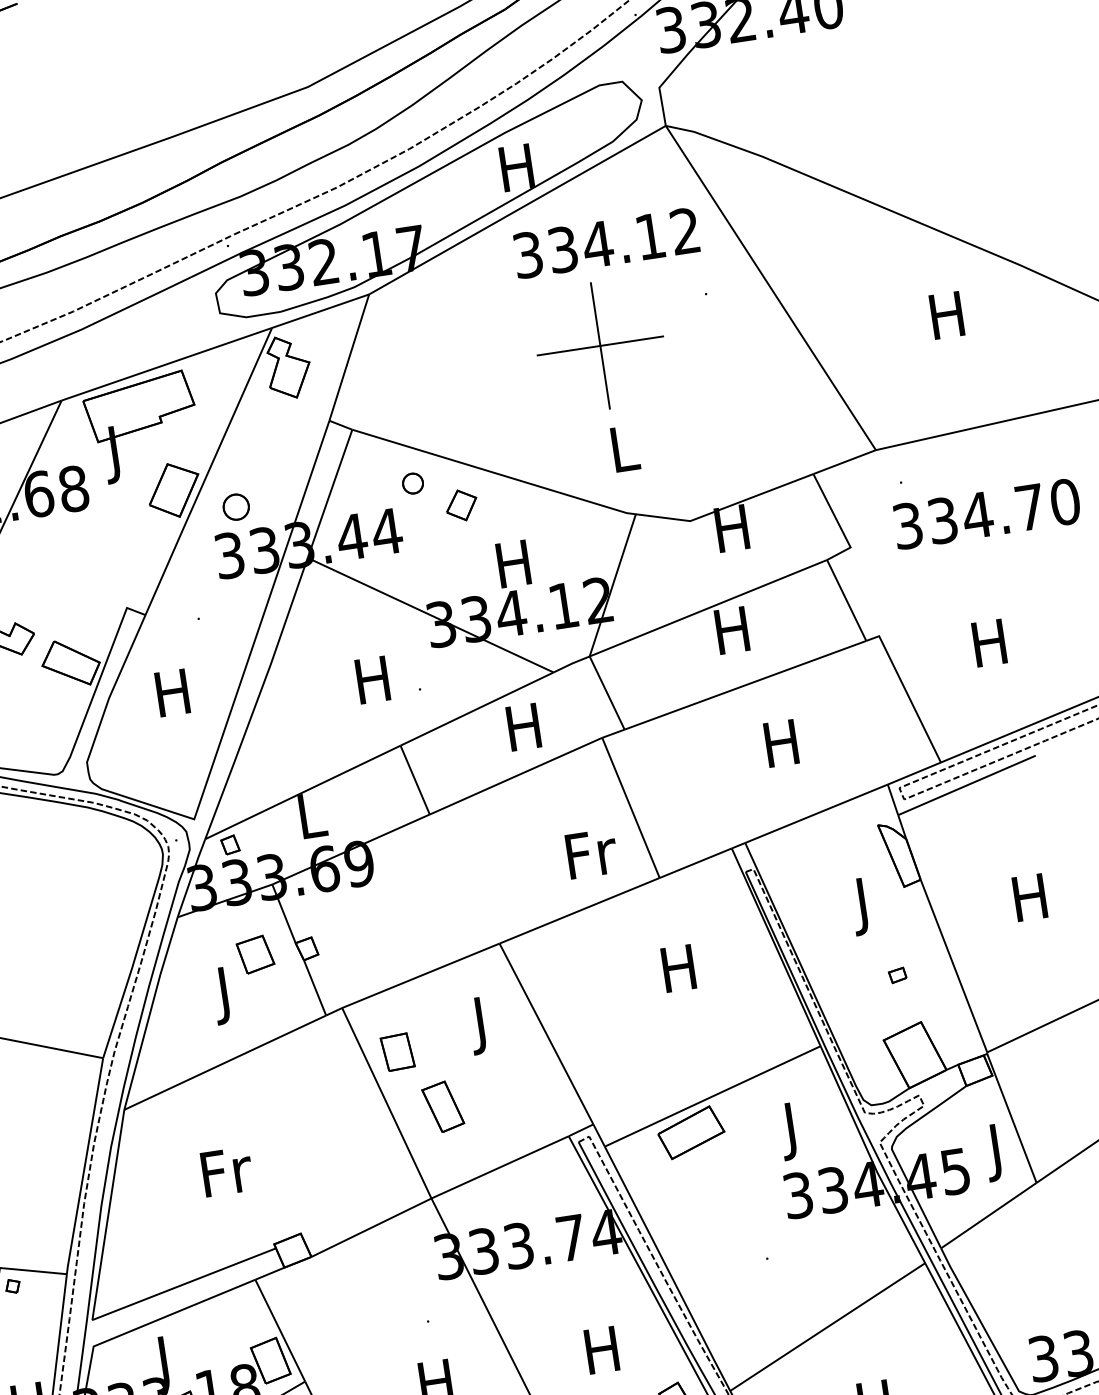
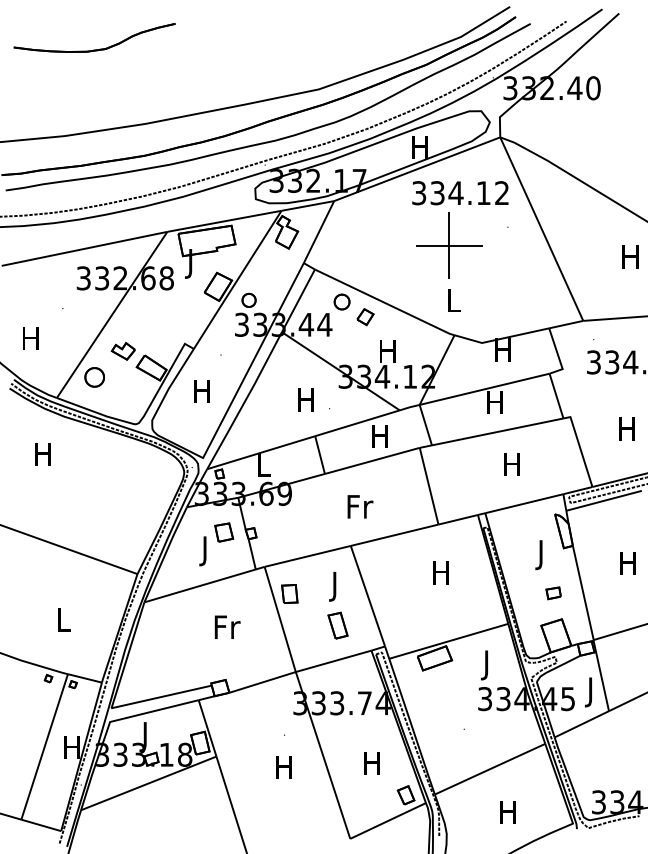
part: (411, 482) -> (341, 301), size x1.43
text: (591, 853) -> (360, 506), moved
part: (897, 975) -> (553, 593), size x1.67
part: (442, 1106) -> (337, 625), moved
text: (226, 1170) -> (227, 626), moved

